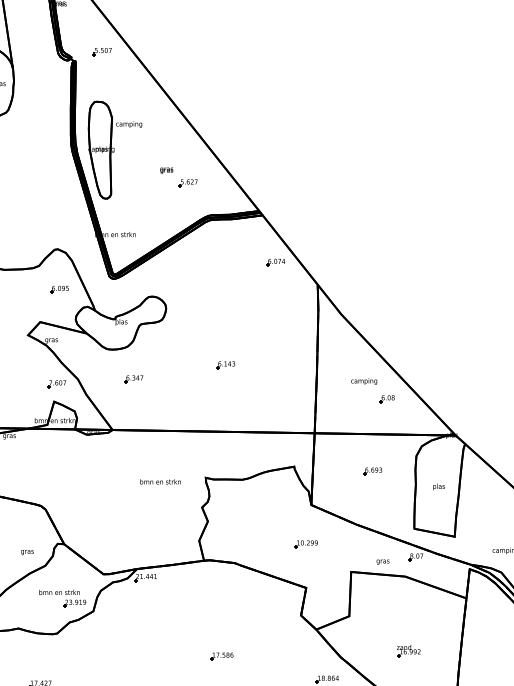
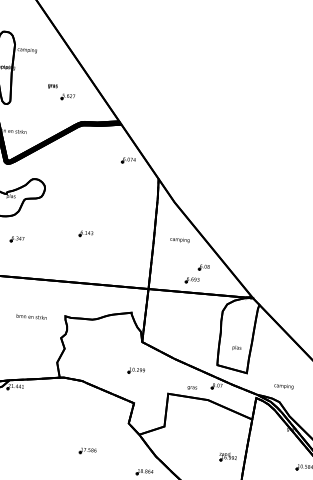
text: (364, 381) -> (180, 240), moved
part: (372, 471) -> (192, 280), moved
text: (438, 486) -> (236, 347), moved
part: (408, 651) -> (227, 457), moved
part: (221, 656) -> (87, 451), moved

